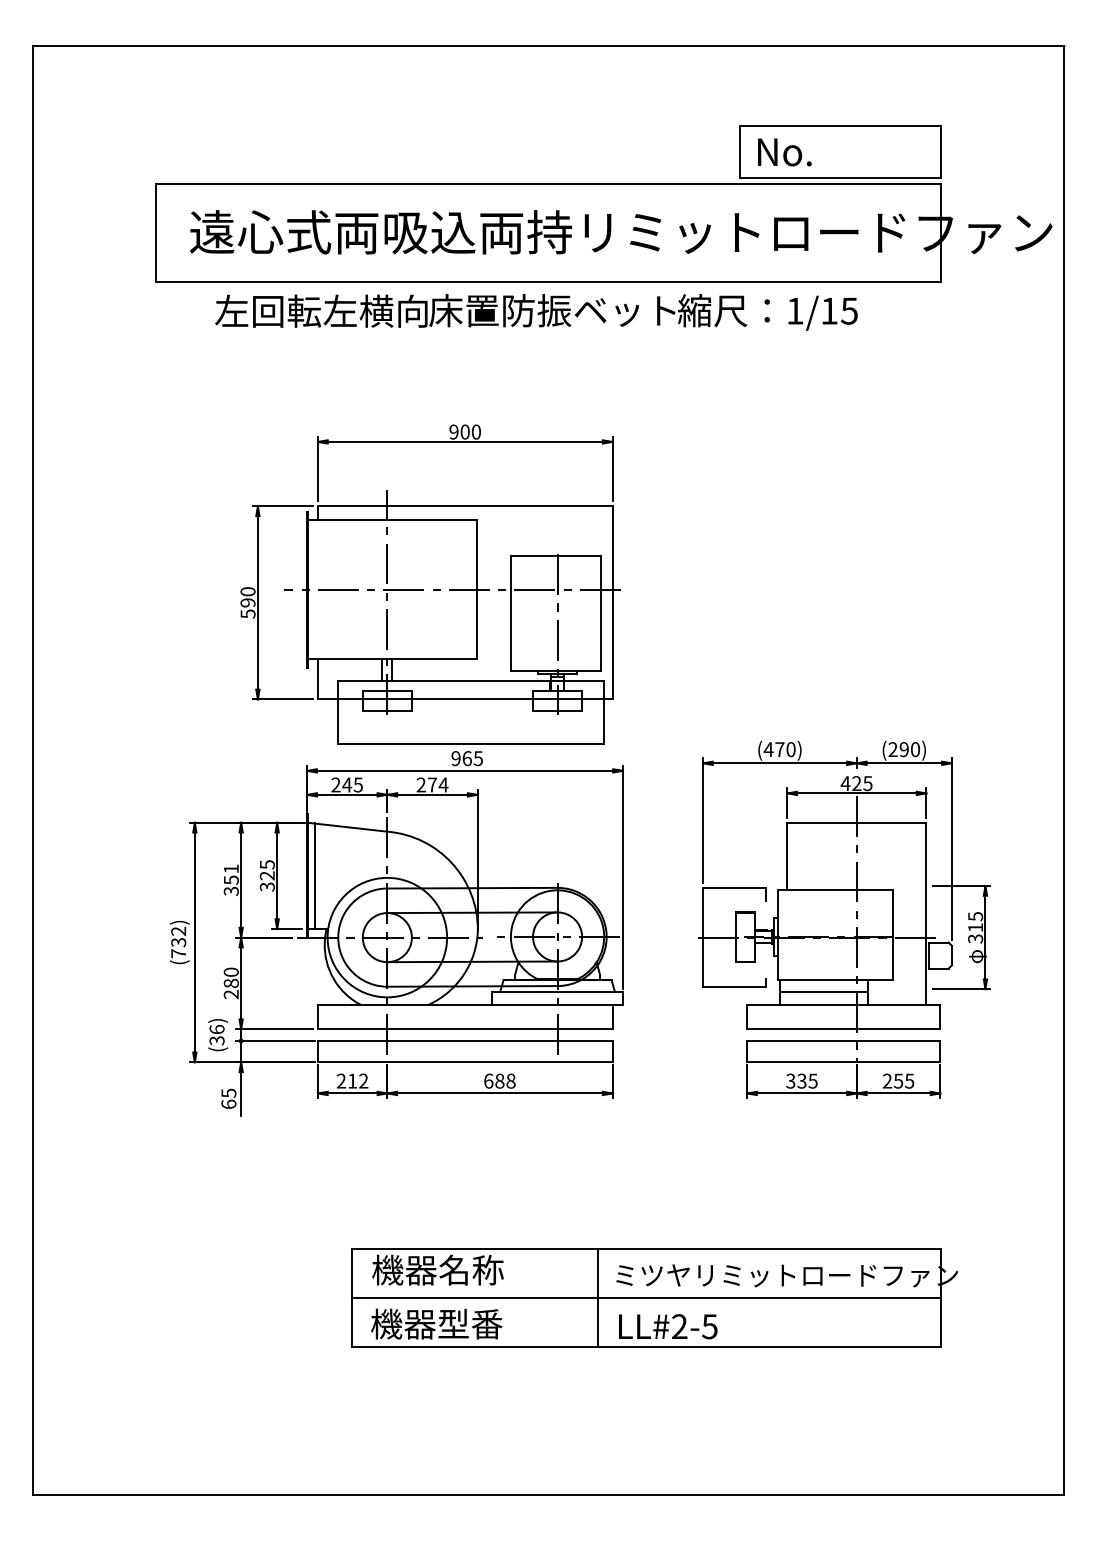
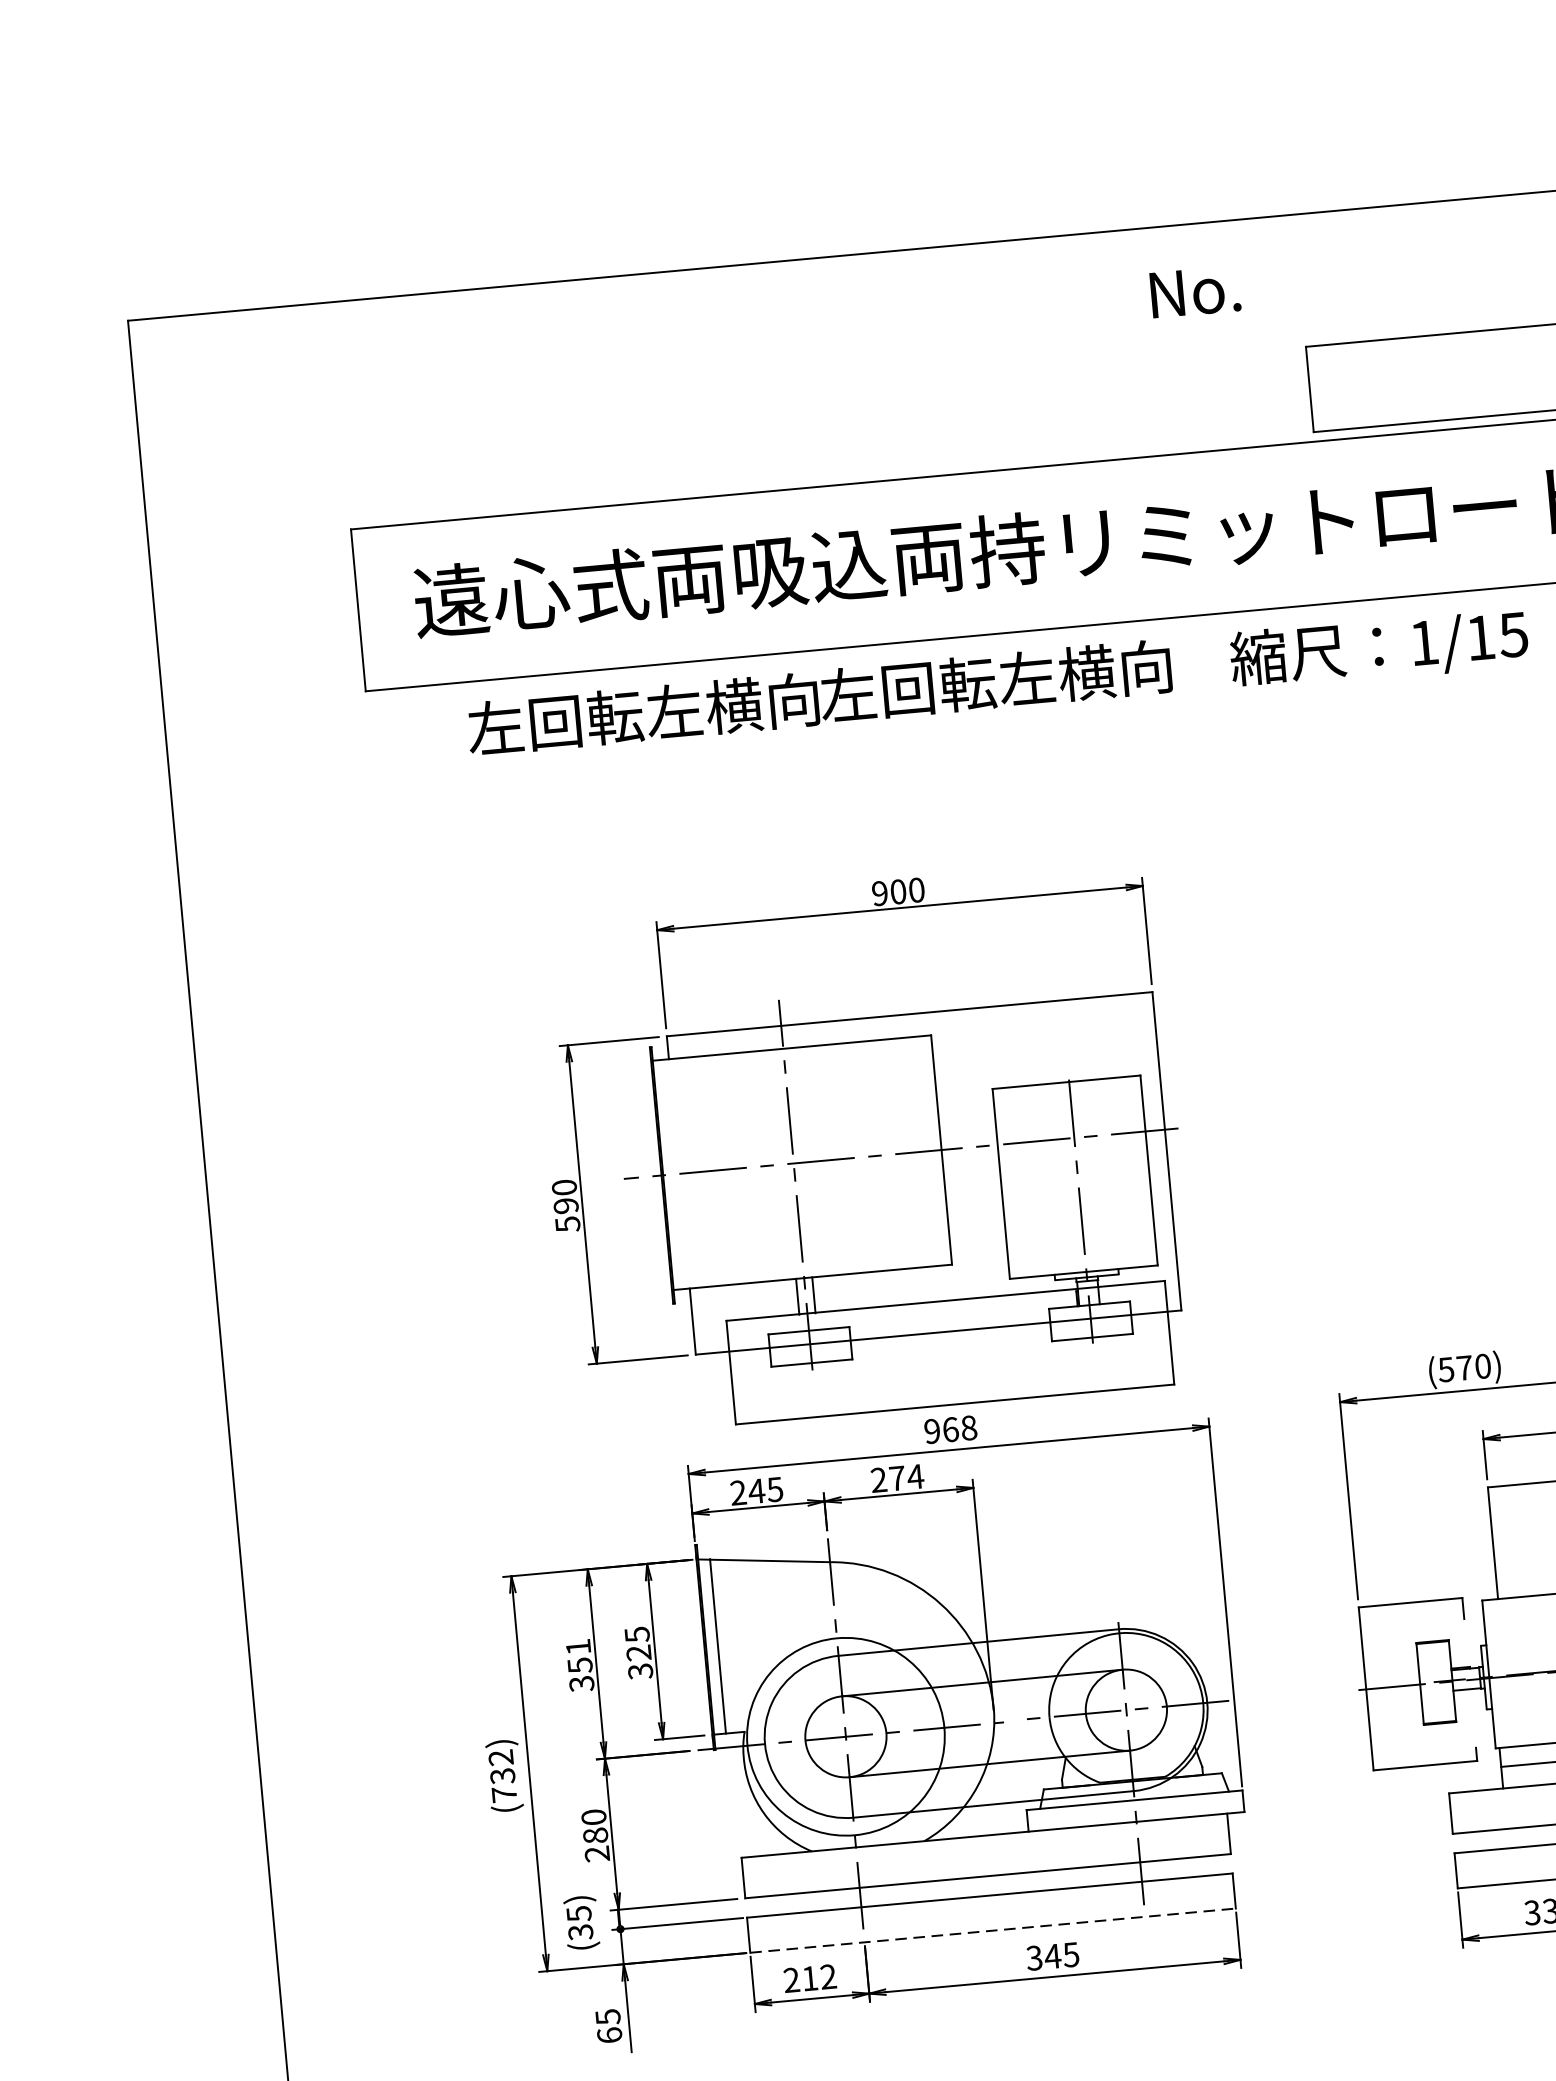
text: (784, 152) -> (1194, 292), moved
text: (552, 310) -> (1024, 678), 床置防振ベット -> 左回転左横向
text: (768, 749) -> (1445, 1369), (470) -> (570)
text: (478, 758) -> (969, 1427), 965 -> 968
text: (216, 1029) -> (578, 1913), (36) -> (35)
line: (465, 1062) -> (993, 1930), solid -> dashed
text: (499, 1080) -> (1052, 1955), 688 -> 345

